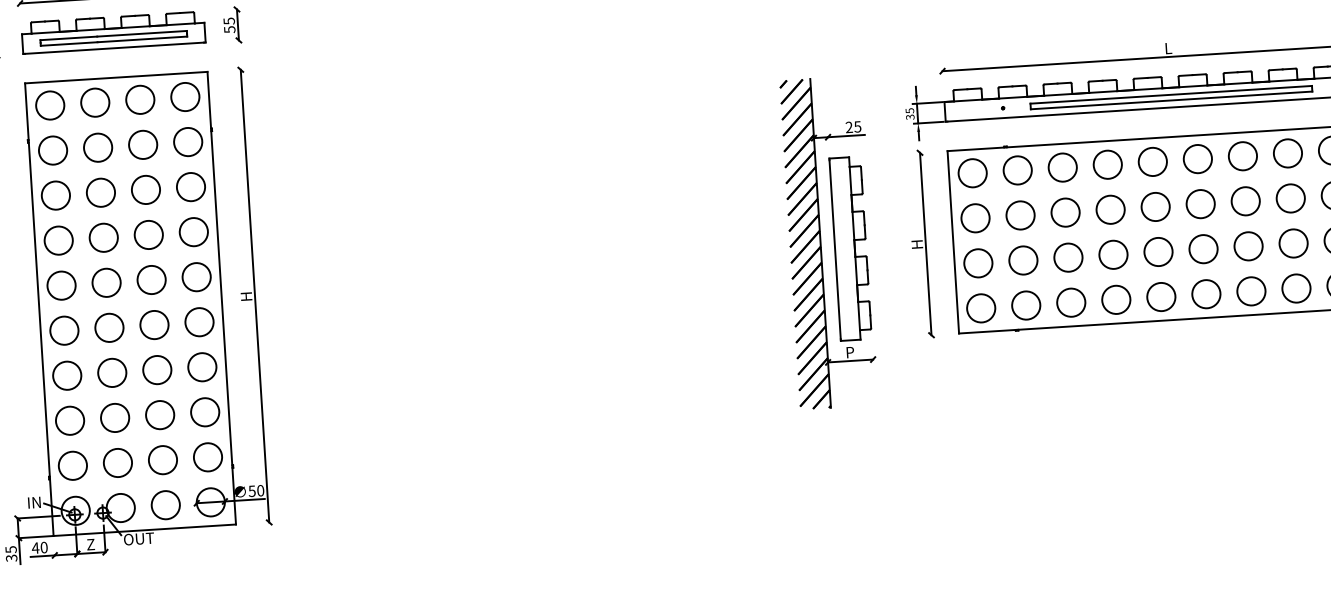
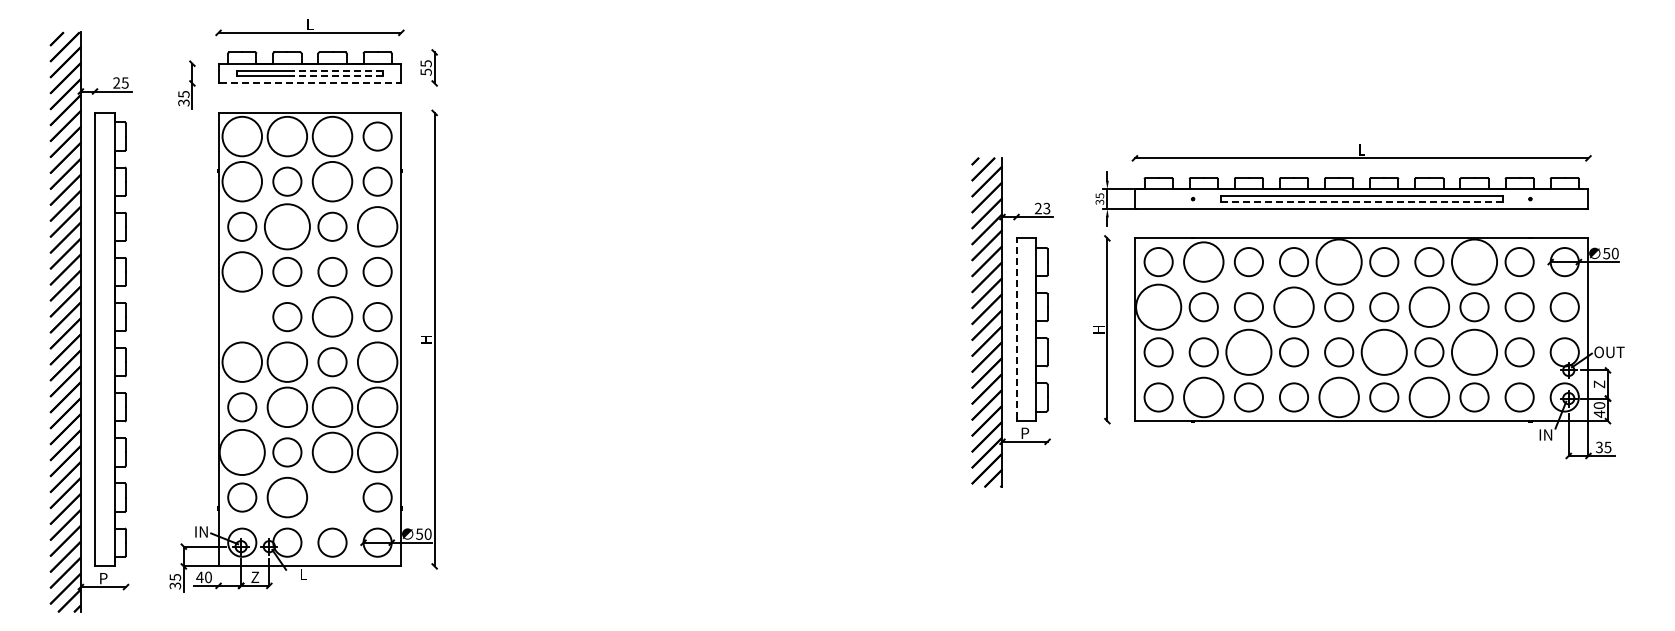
line: (142, 33) -> (338, 70), solid -> dashed
line: (142, 39) -> (338, 76), solid -> dashed
line: (114, 48) -> (309, 83), solid -> dashed
circle: (140, 99) -> (332, 136), size x1.4
line: (1172, 99) -> (1362, 201), solid -> dashed
circle: (95, 102) -> (287, 136), size x1.4
circle: (50, 105) -> (242, 136), size x1.4
text: (857, 125) -> (1046, 207), 25 -> 23
circle: (143, 144) -> (332, 181), size x1.4
circle: (53, 150) -> (242, 181), size x1.4
circle: (1287, 153) -> (1474, 262), size x1.6
circle: (1153, 162) -> (1339, 262), size x1.6
circle: (1017, 170) -> (1203, 262), size x1.4
circle: (190, 186) -> (377, 226), size x1.4
circle: (101, 192) -> (287, 226), size x1.6
circle: (1245, 201) -> (1429, 307), size x1.4
circle: (1110, 210) -> (1293, 307), size x1.4
circle: (975, 218) -> (1158, 307), size x1.6
circle: (58, 240) -> (242, 271), size x1.4
circle: (1293, 243) -> (1474, 352), size x1.6
line: (835, 249) -> (1016, 329), solid -> dashed
circle: (1203, 249) -> (1384, 352), size x1.6
circle: (1068, 257) -> (1248, 352), size x1.6
circle: (151, 280) -> (332, 317), size x1.4
circle: (61, 286) -> (242, 317), removed
circle: (1251, 291) -> (1429, 397), size x1.4
circle: (1161, 297) -> (1339, 397), size x1.4
circle: (1025, 305) -> (1203, 397), size x1.4
circle: (199, 322) -> (377, 362), size x1.4
circle: (109, 328) -> (287, 362), size x1.4
circle: (64, 330) -> (242, 362), size x1.4
circle: (202, 367) -> (377, 407), size x1.4
circle: (157, 370) -> (332, 407), size x1.4
circle: (112, 373) -> (287, 407), size x1.4
circle: (205, 412) -> (377, 452), size x1.4
circle: (160, 415) -> (332, 452), size x1.4
circle: (70, 420) -> (242, 452), size x1.6
circle: (162, 460) -> (332, 497), removed
circle: (118, 462) -> (287, 497), size x1.4
text: (138, 538) -> (303, 574), OUT -> L

